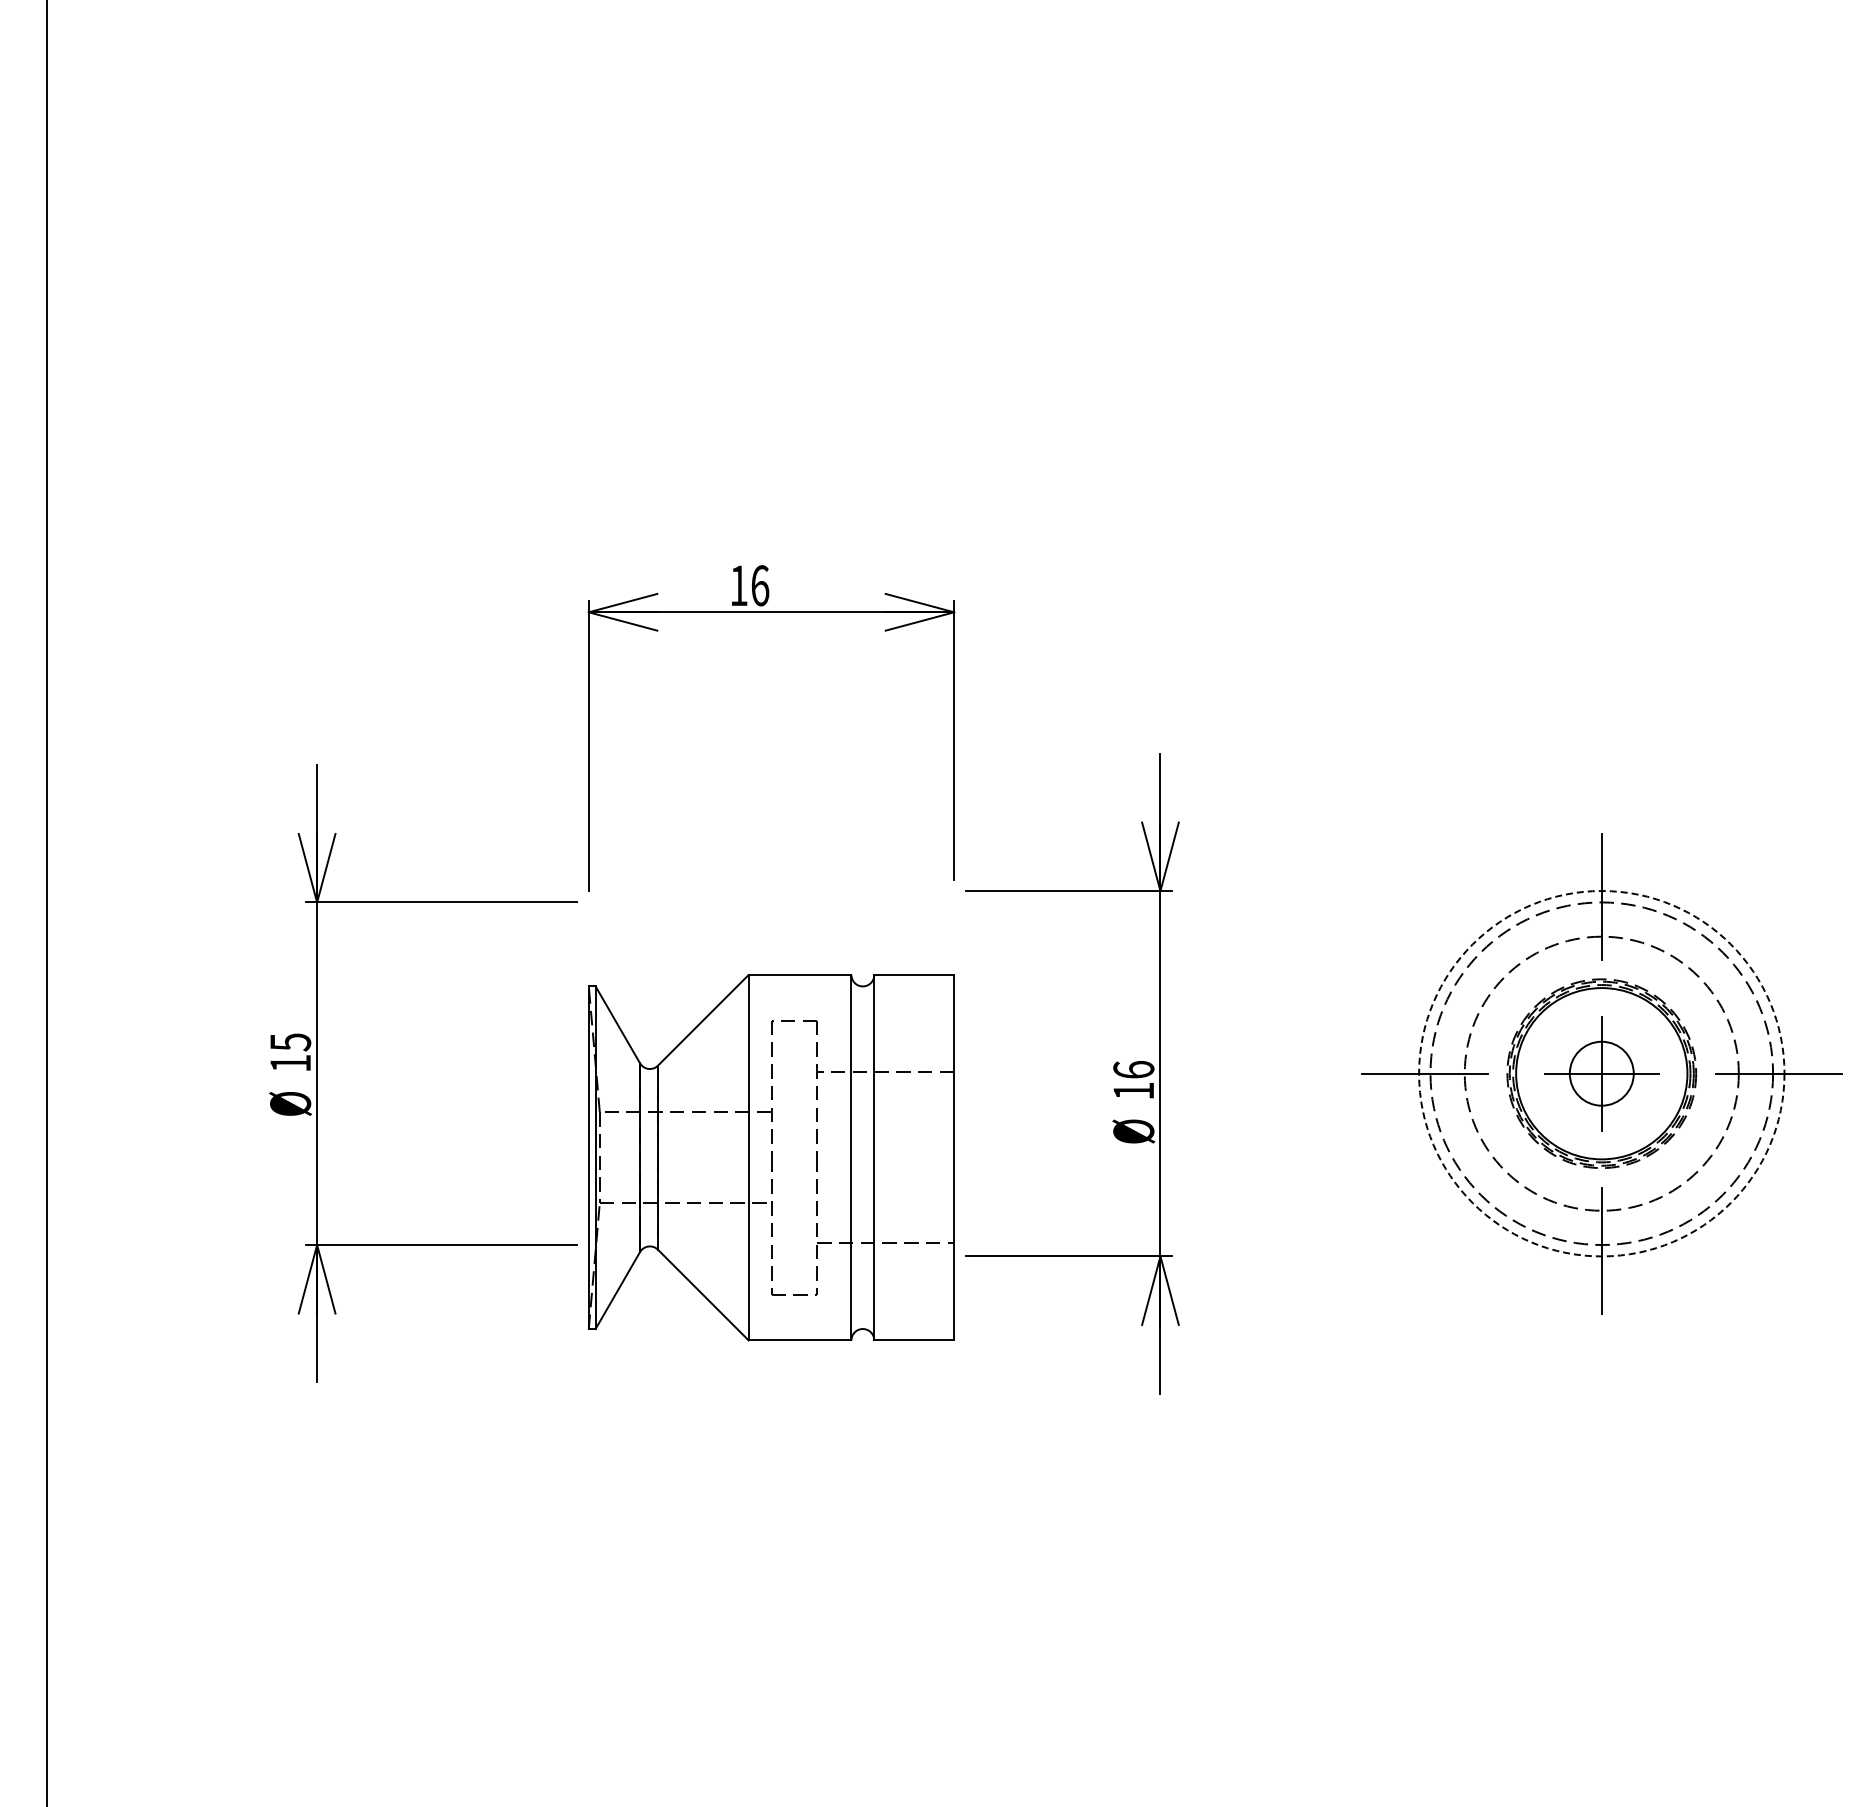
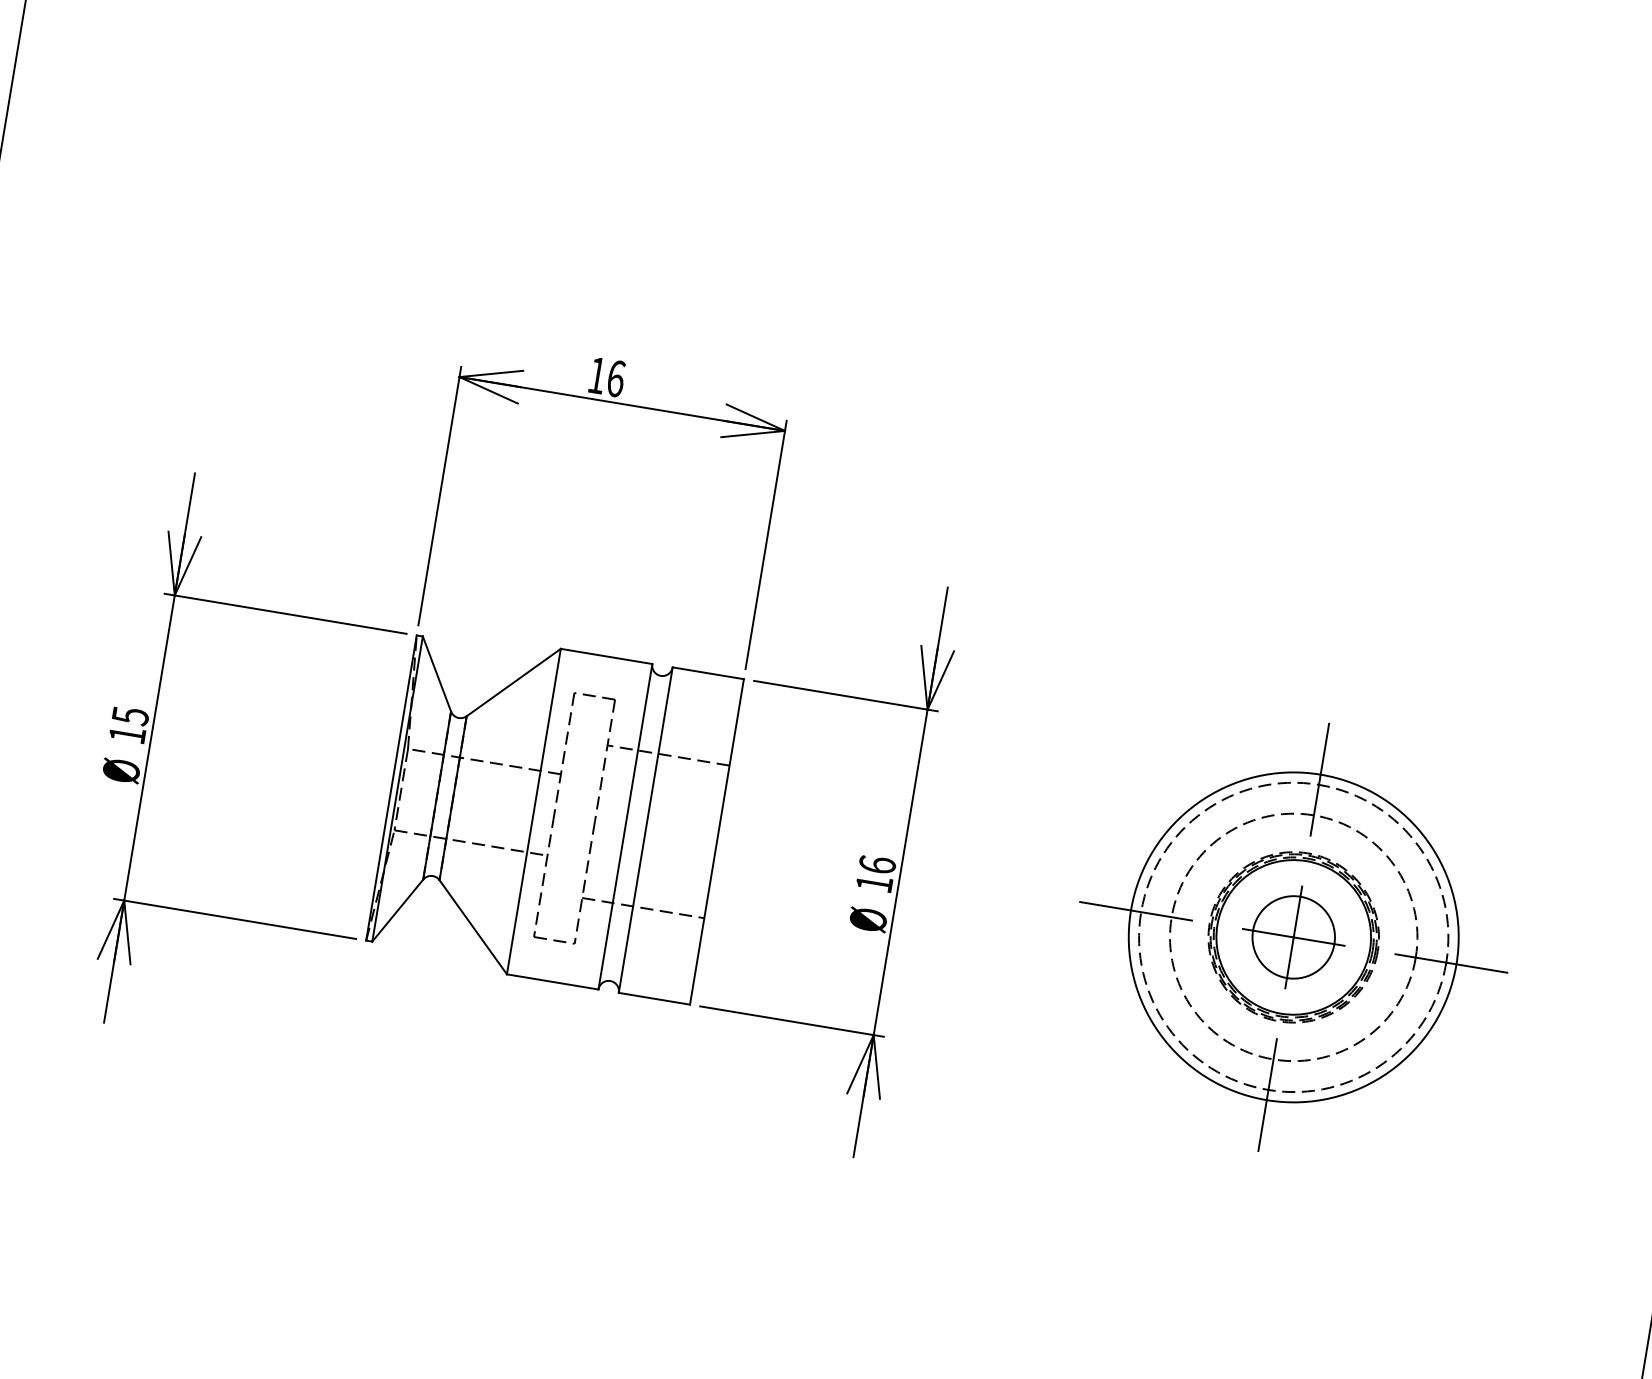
circle: (1601, 1073) -> (1293, 937), dashed -> solid
circle: (1601, 1073) -> (1293, 937), size x1.43
part: (771, 1157) -> (554, 814), moved

